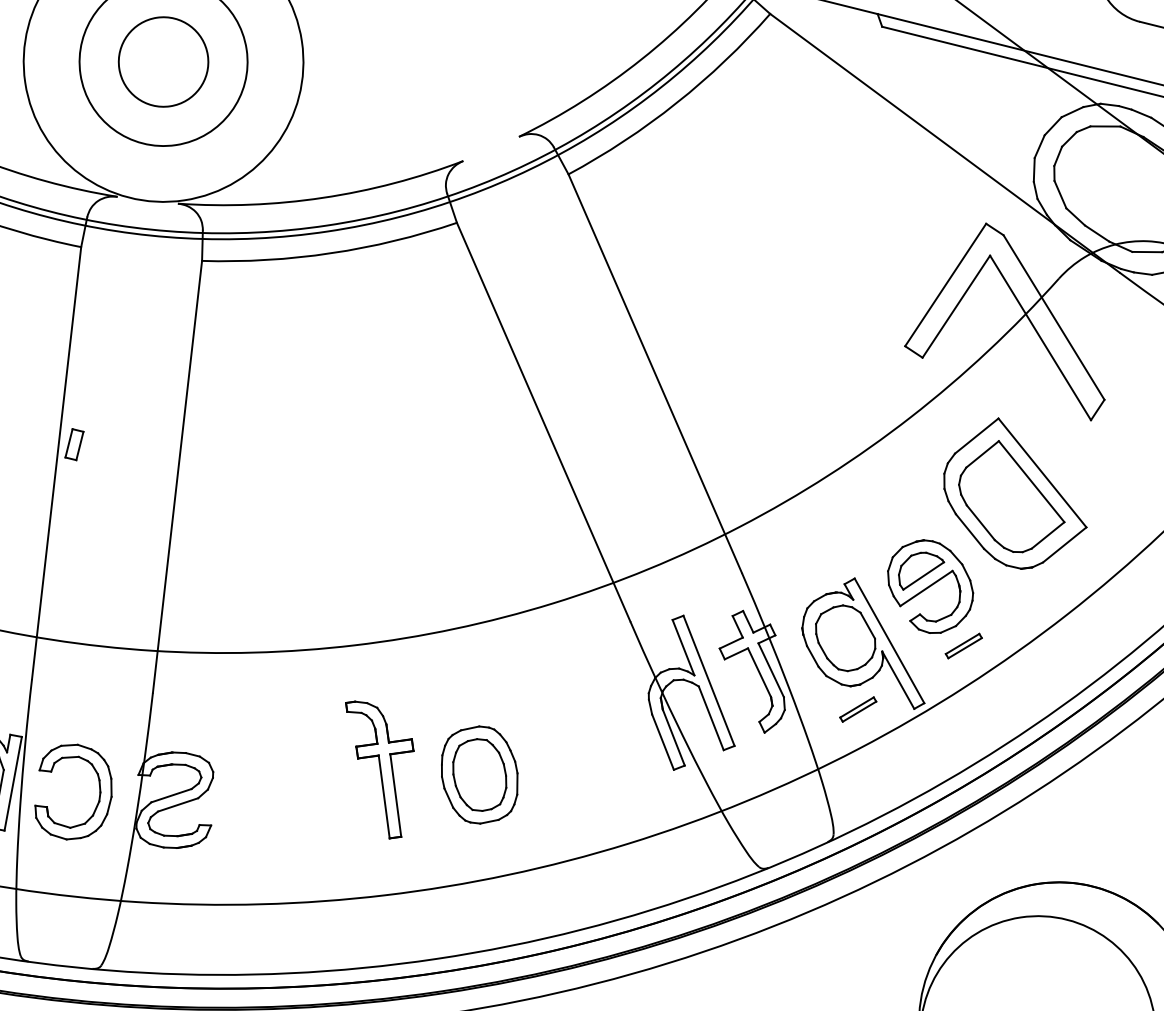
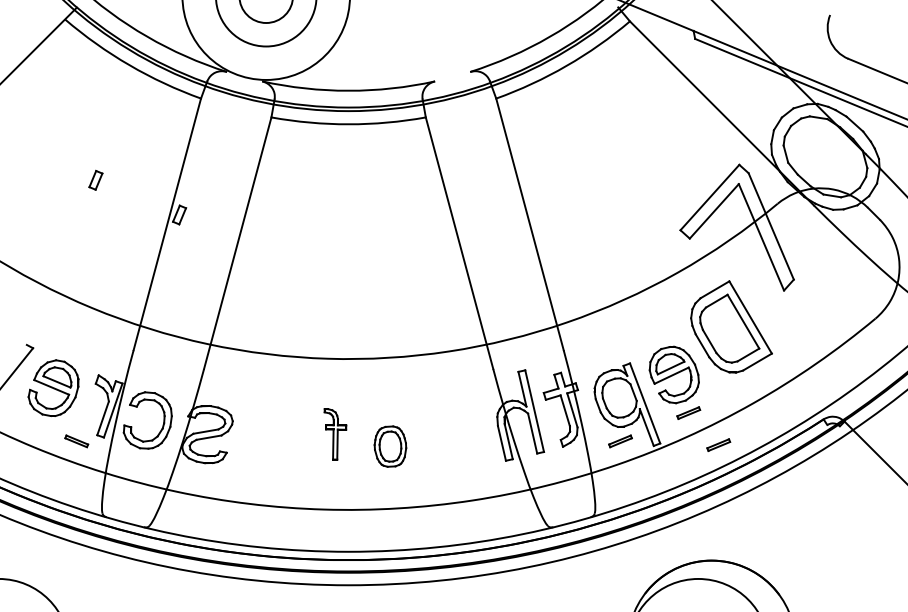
part: (1020, 690) -> (718, 444), added
part: (386, 768) -> (335, 434), size x0.6
part: (479, 774) -> (390, 446), size x0.7

